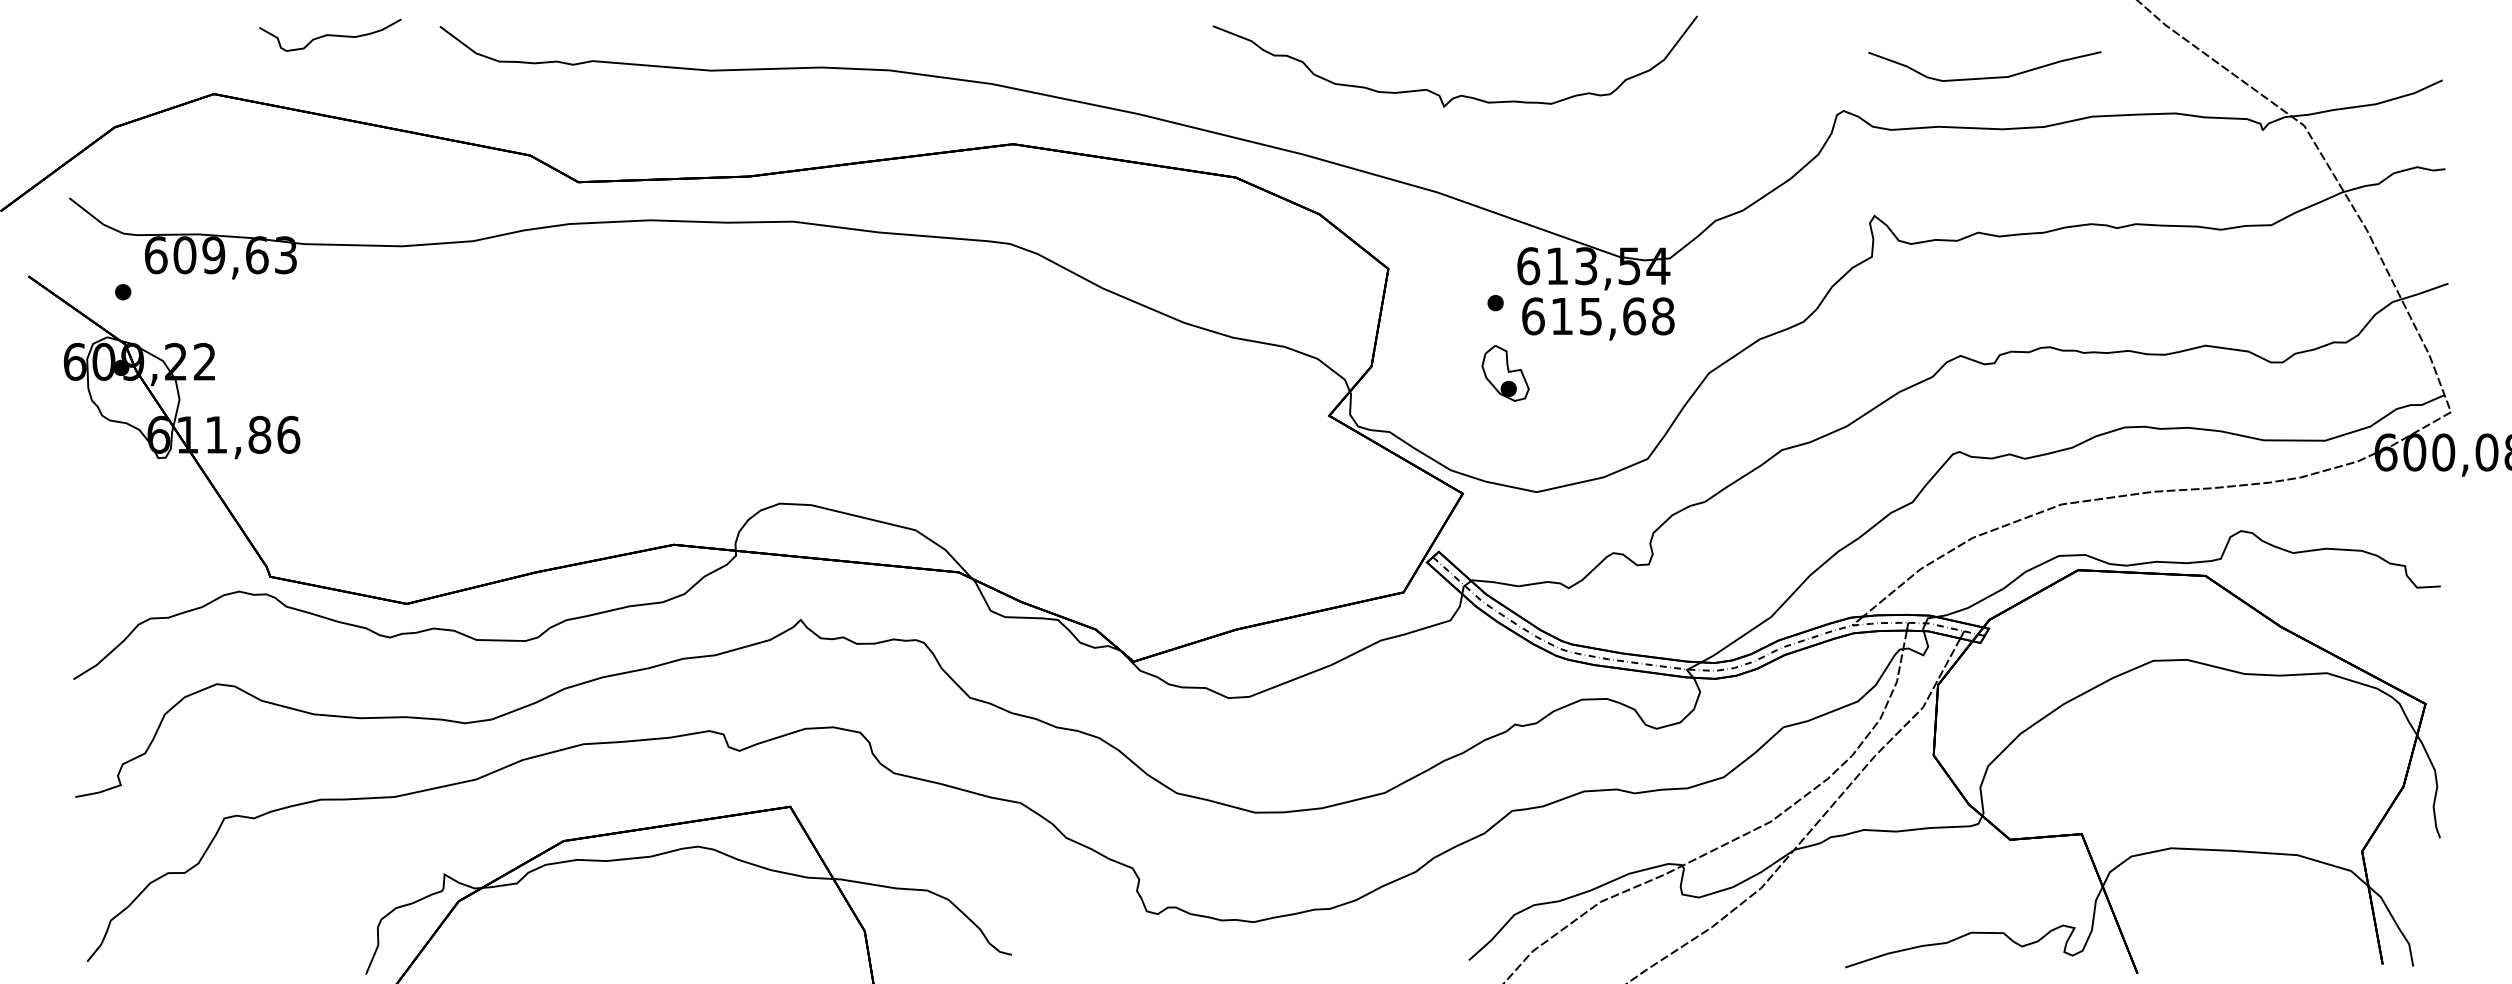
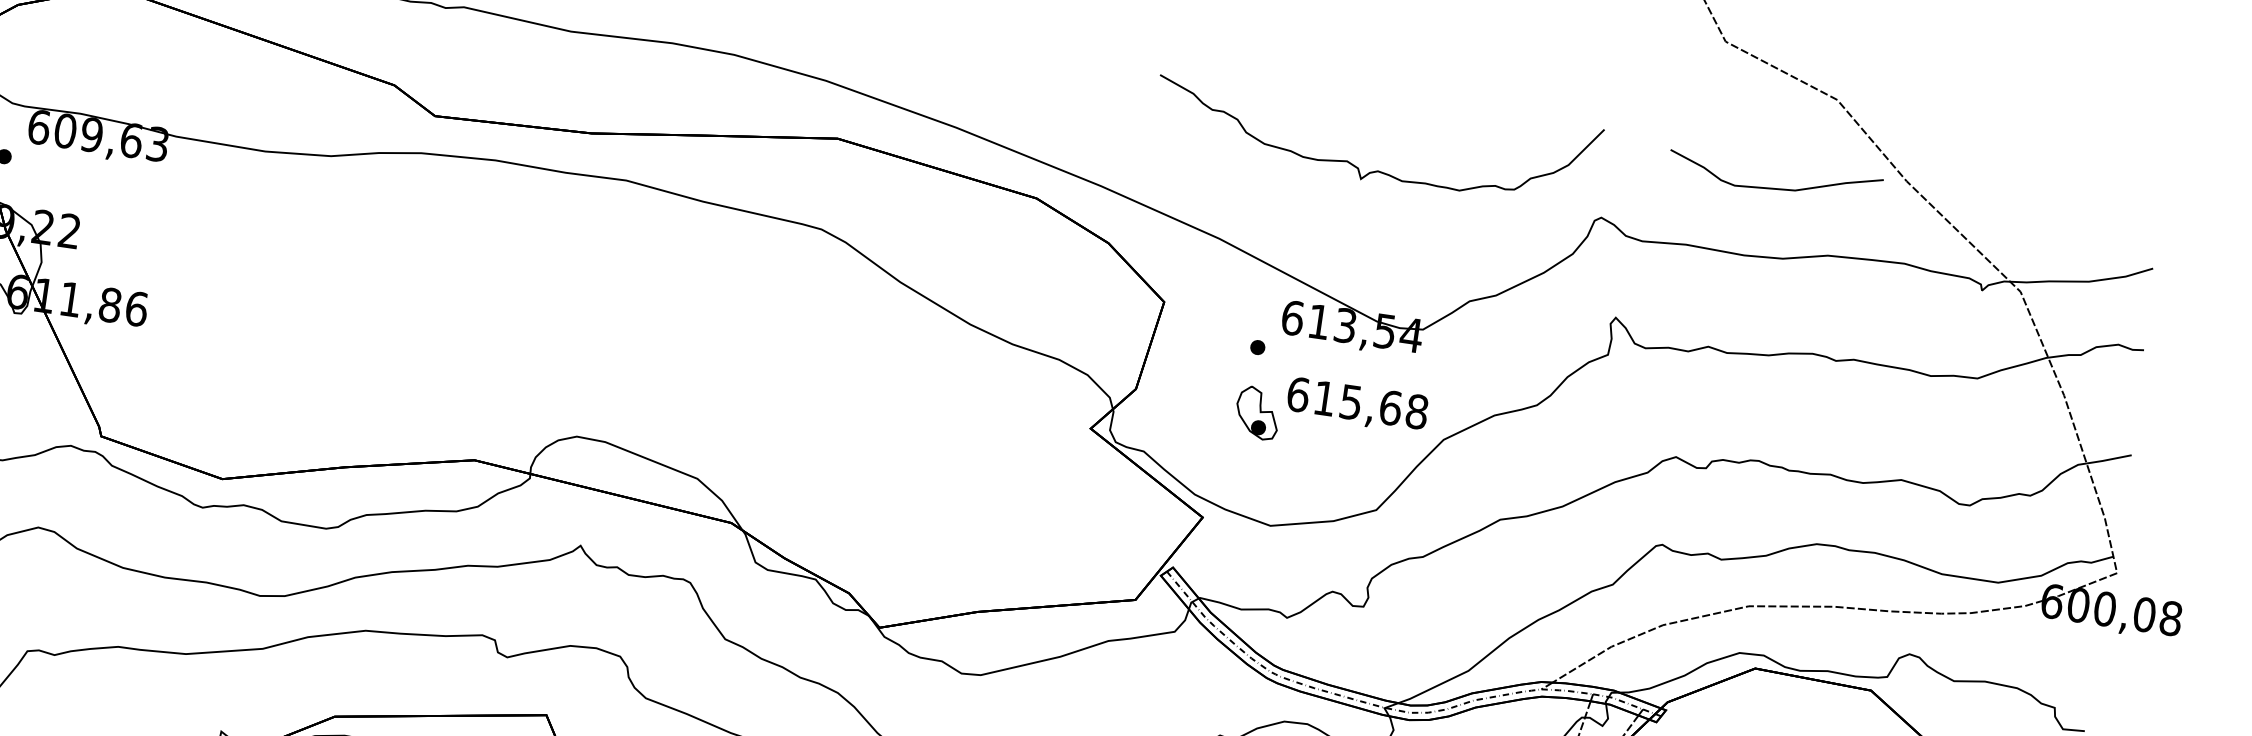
curve: (1984, 77) -> (1773, 187), moved
curve: (1461, 94) -> (1378, 170), moved
text: (1598, 318) -> (1357, 405), moved

